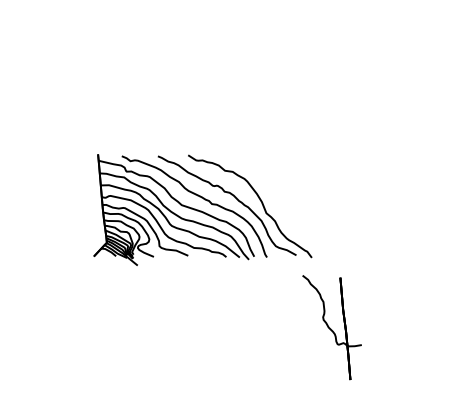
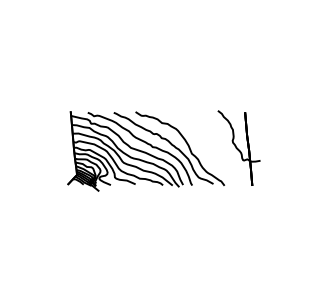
part: (331, 327) -> (238, 148), moved

